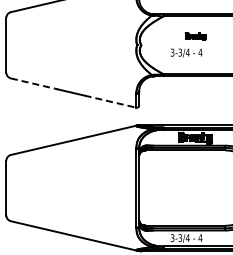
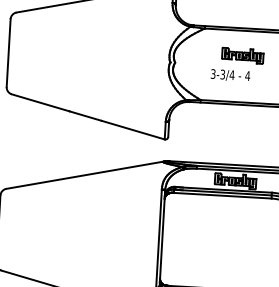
part: (195, 36) -> (242, 55), size x1.67
line: (35, 84) -> (41, 103), dashed -> solid
line: (110, 101) -> (133, 129), dashed -> solid

